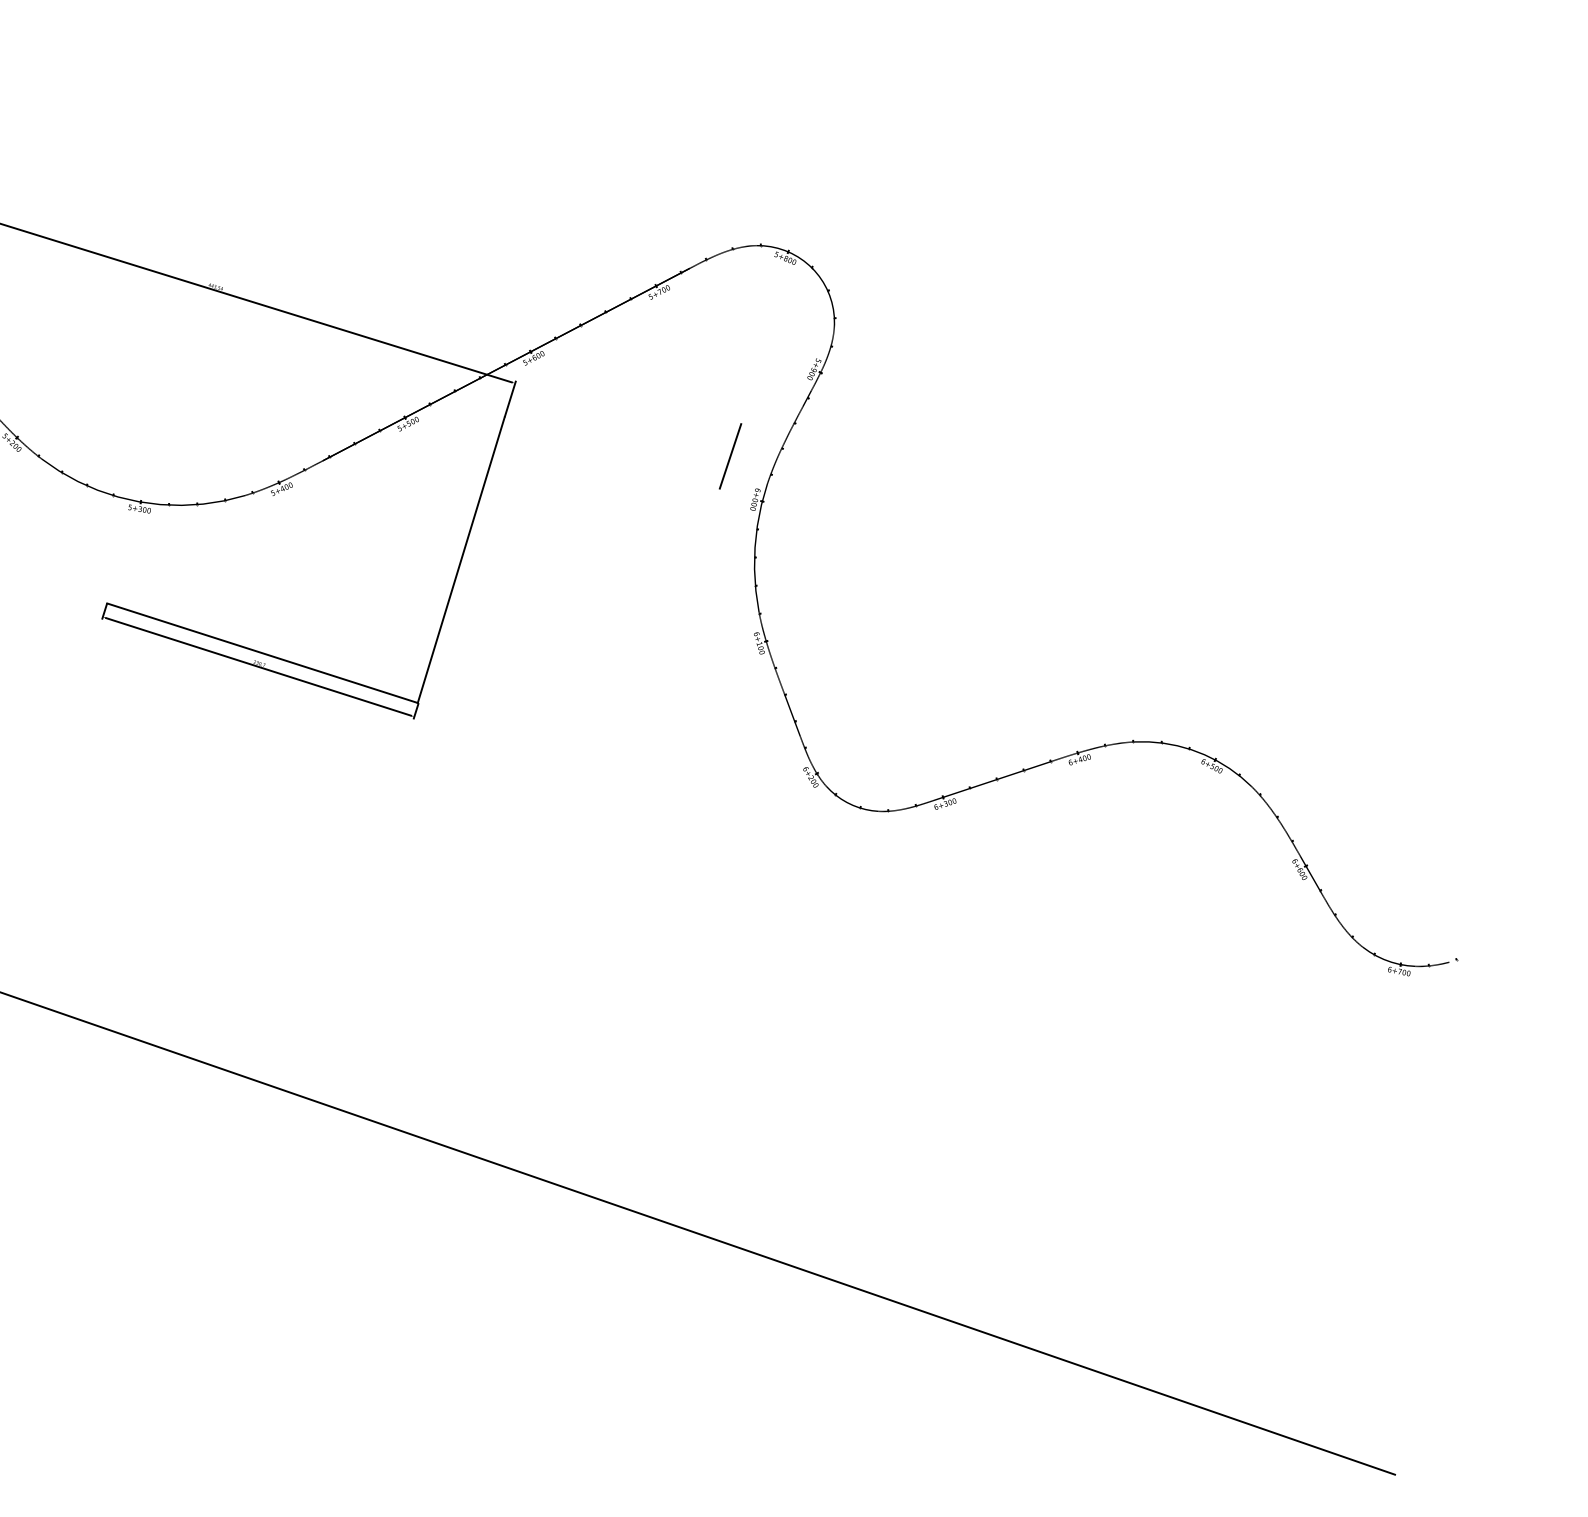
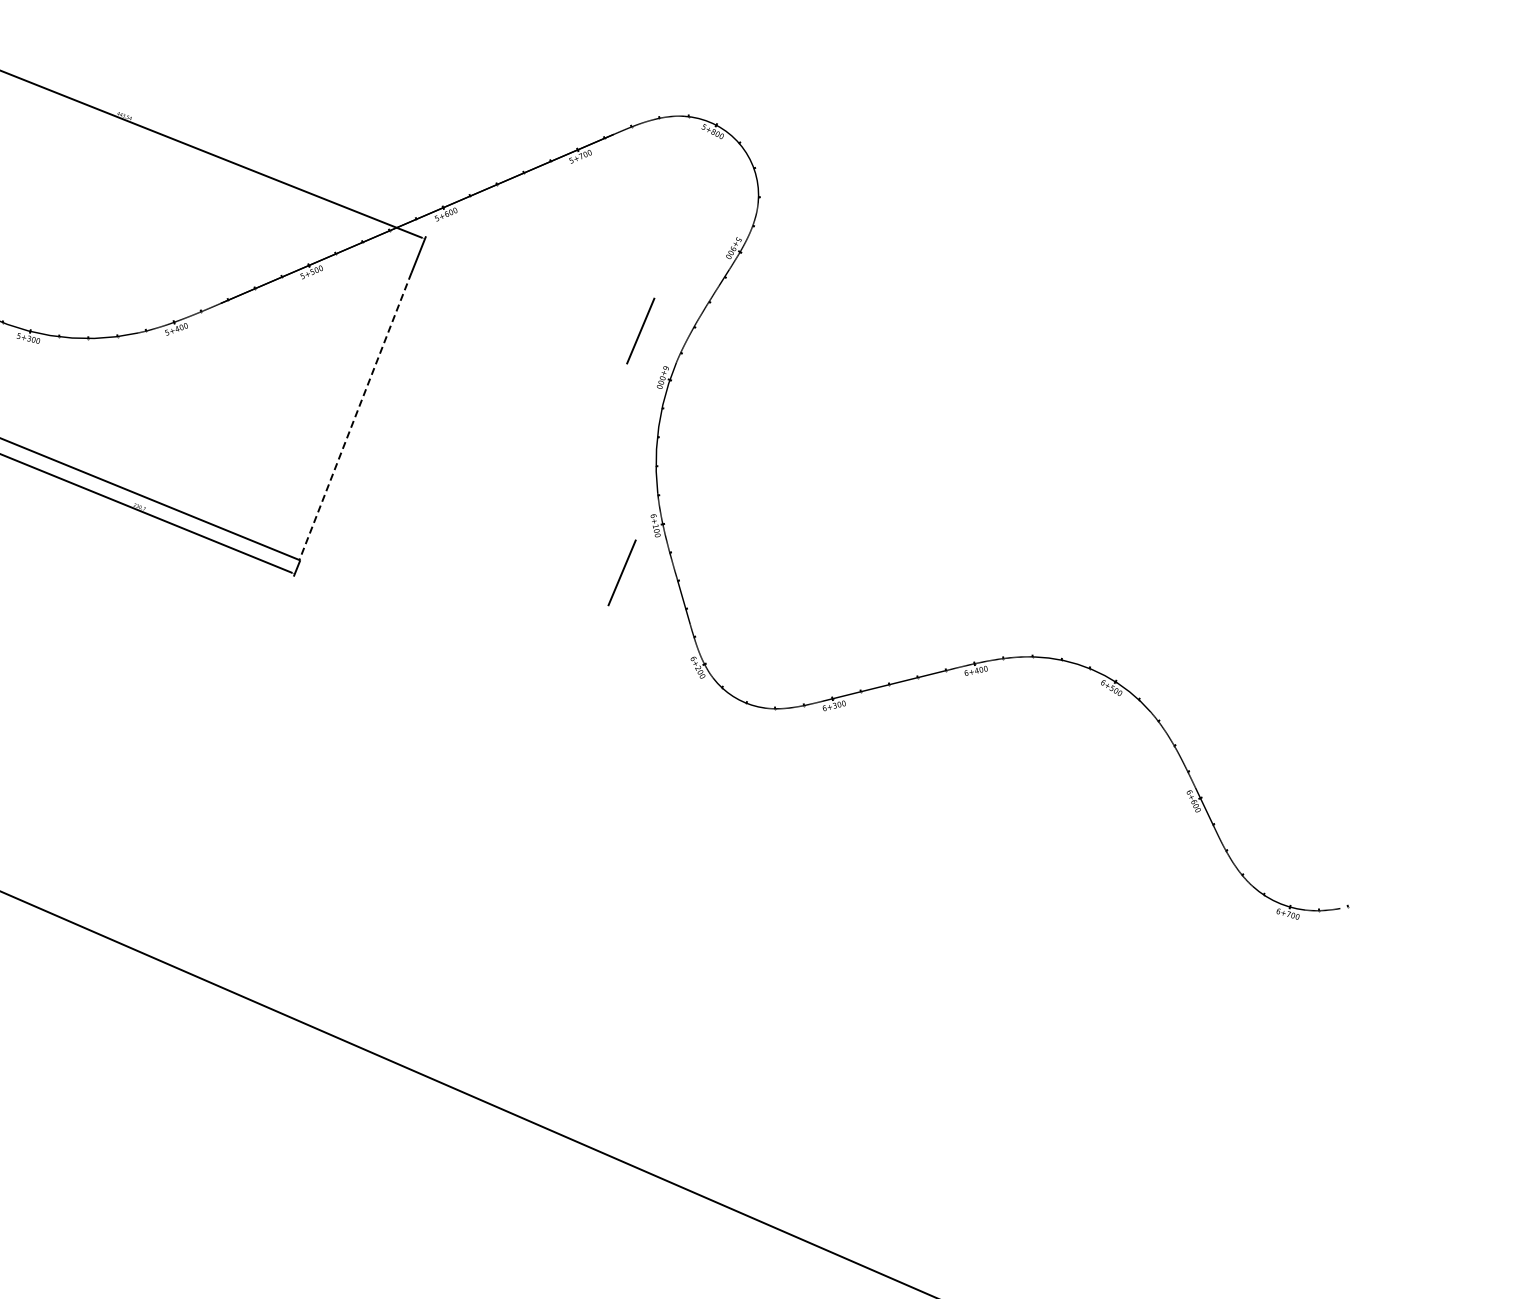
line: (461, 560) -> (355, 416), solid -> dashed
line: (730, 691) -> (622, 573), added

